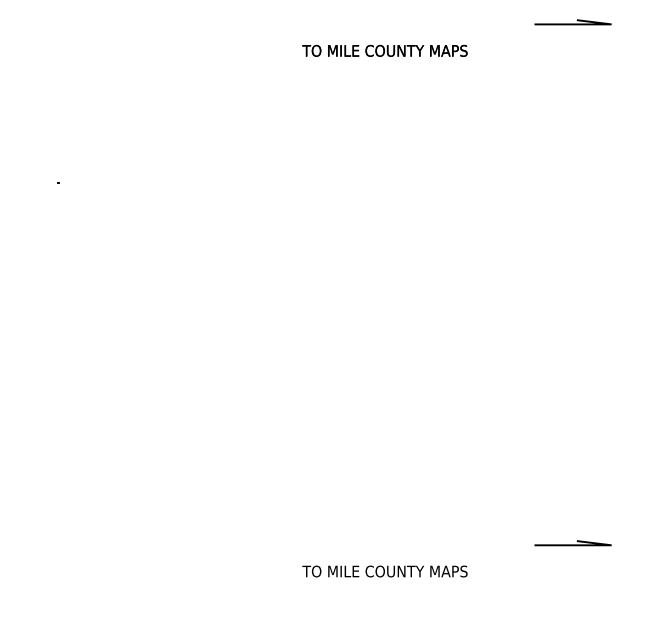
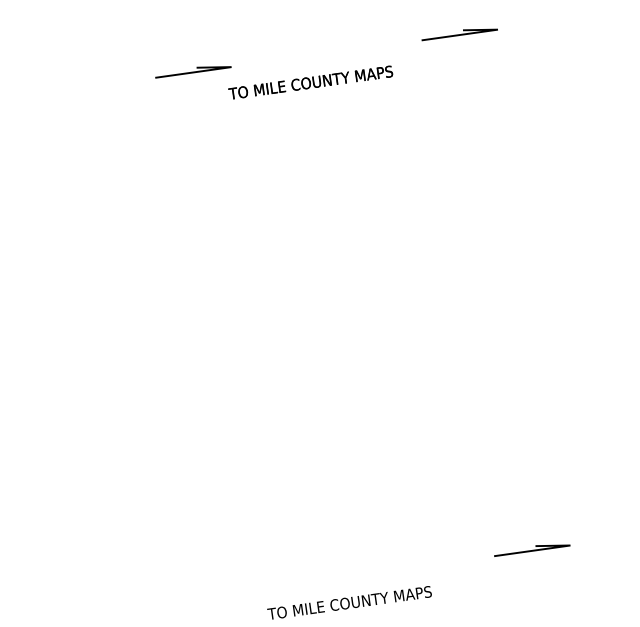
line: (303, 23) -> (192, 71), added
text: (384, 50) -> (310, 82), moved

